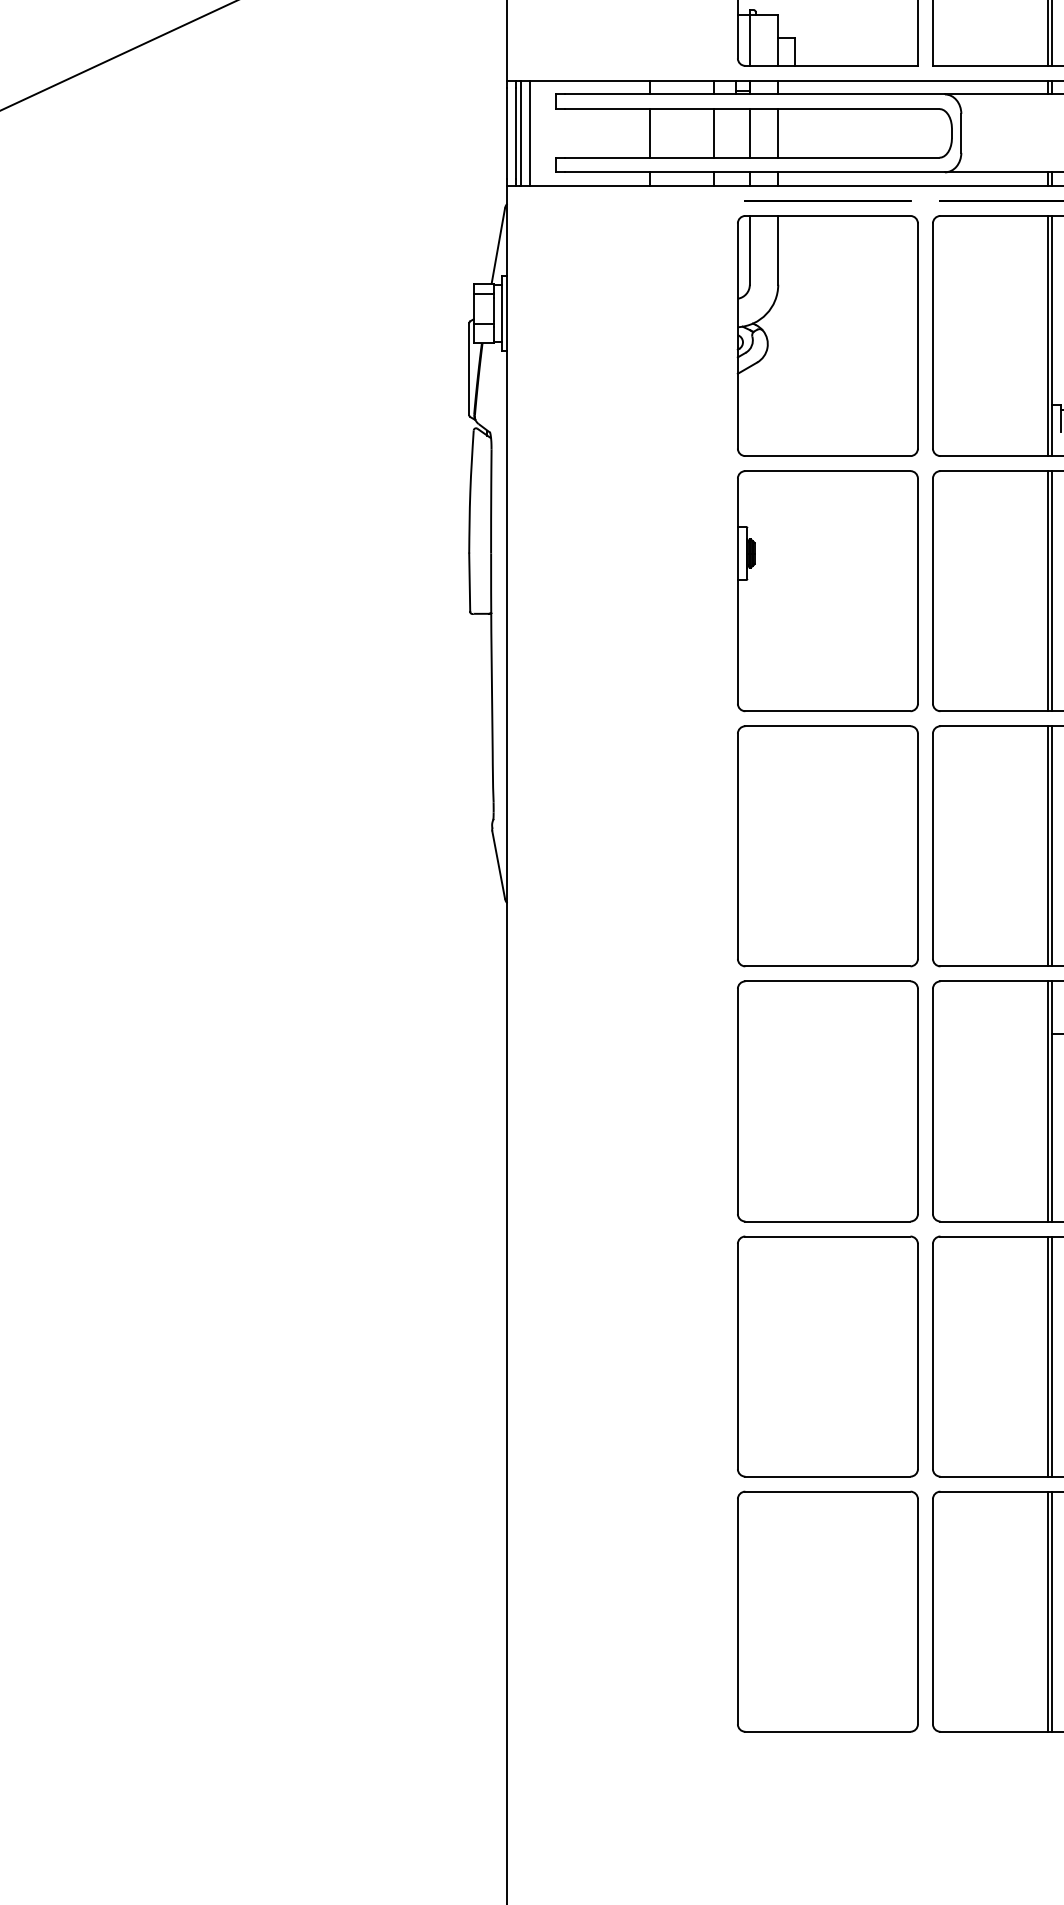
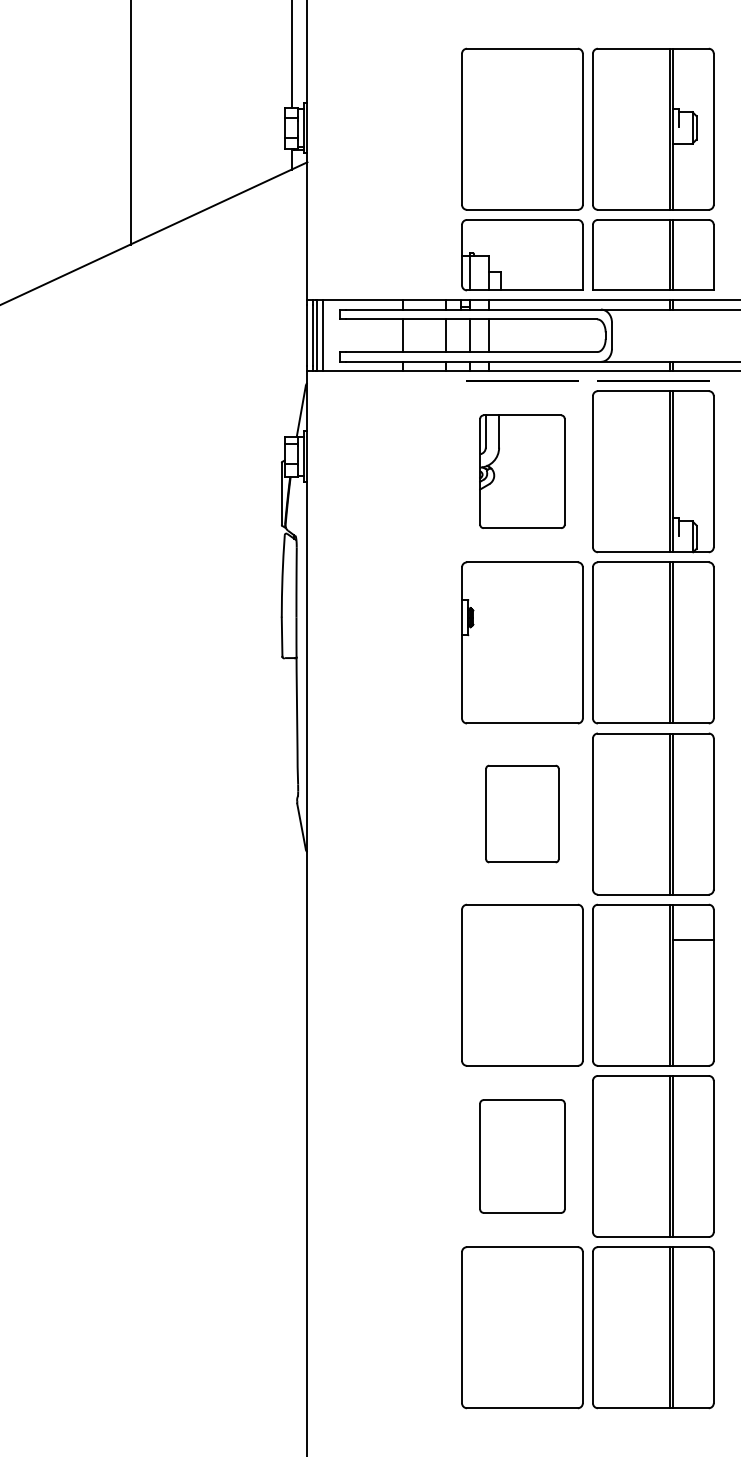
part: (827, 335) -> (522, 471), size x0.7
part: (827, 845) -> (522, 813), size x0.6
part: (827, 1356) -> (522, 1156), size x0.7

